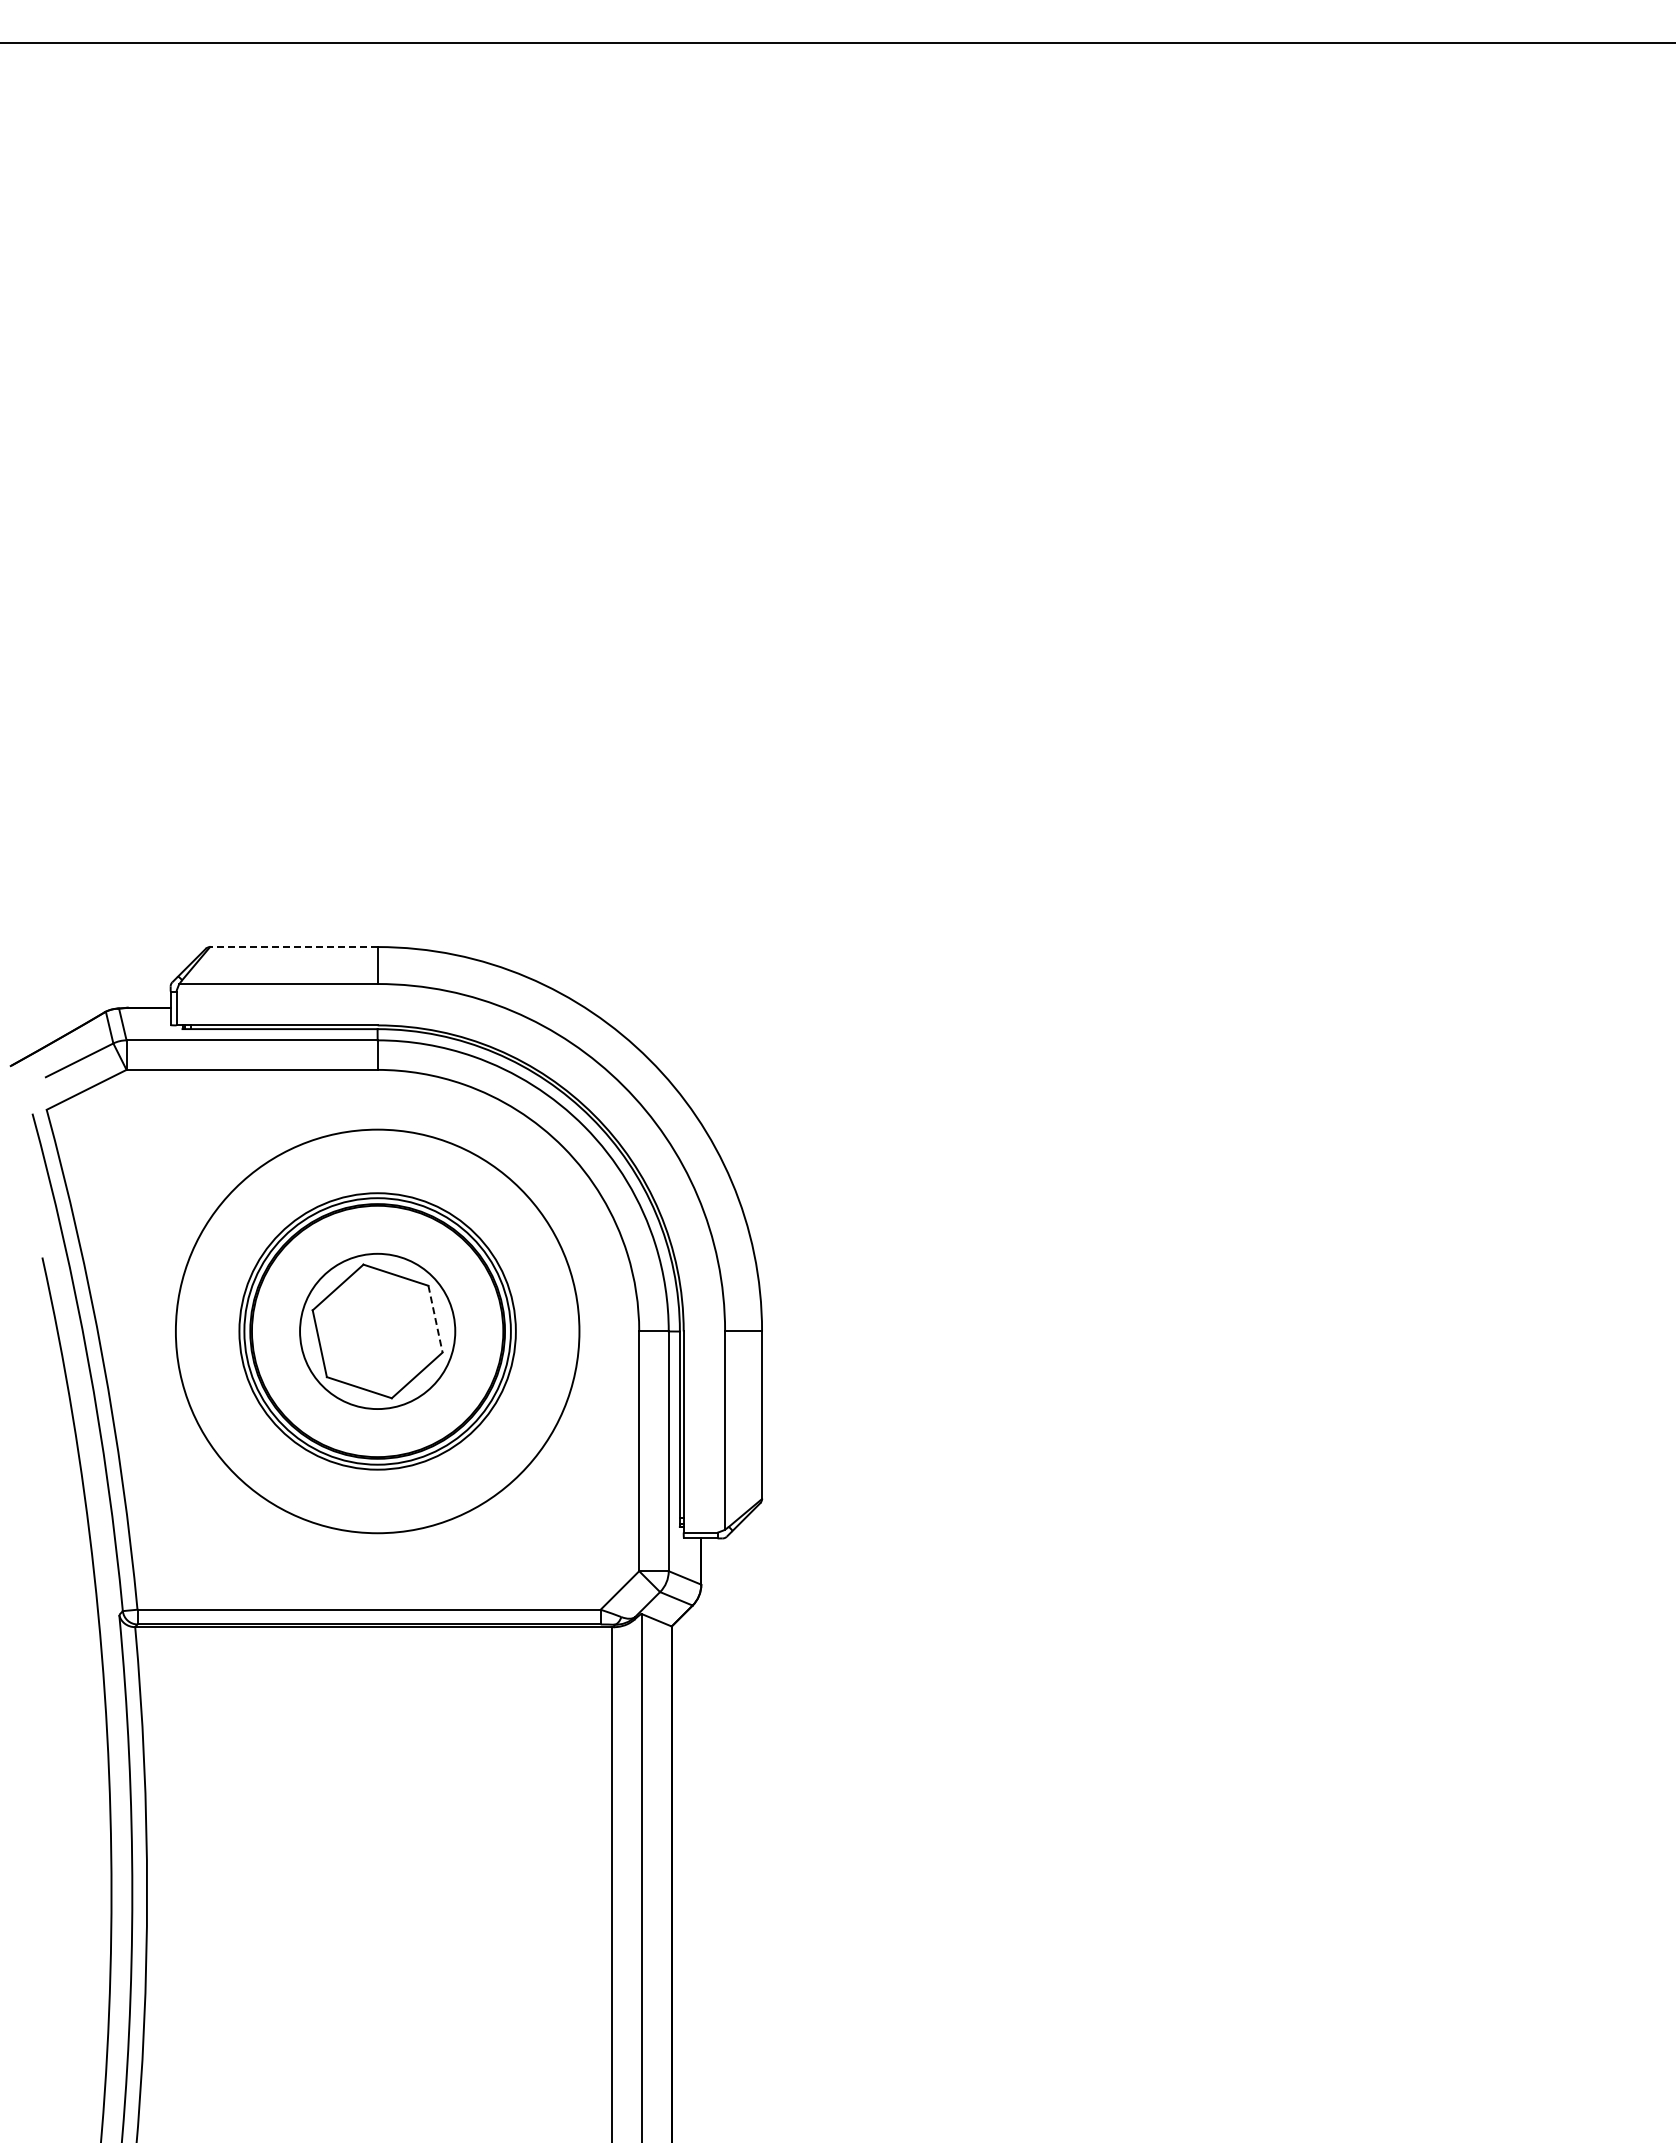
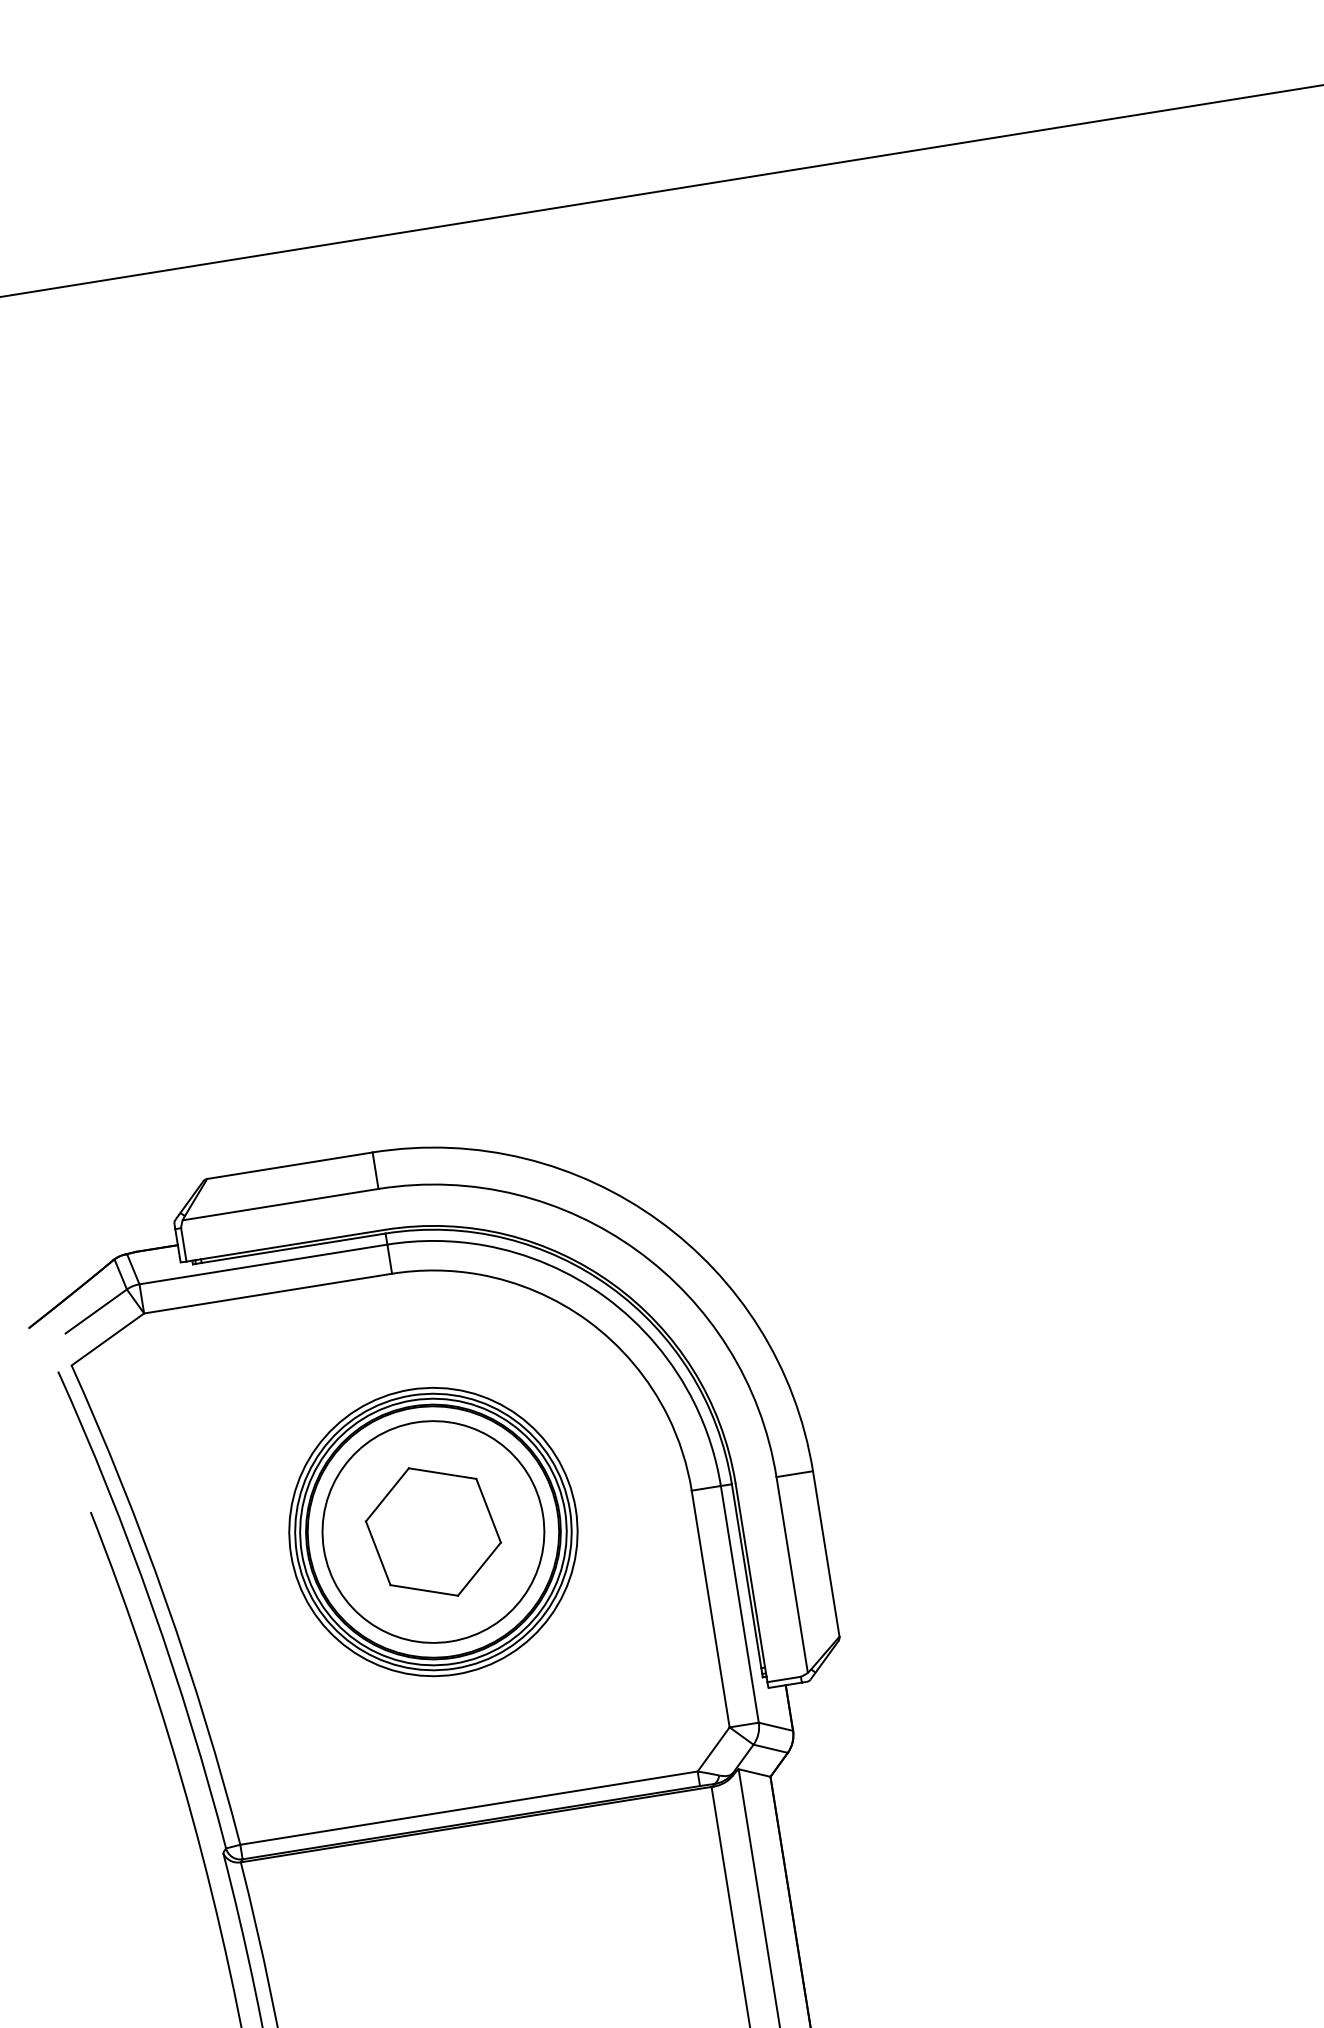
line: (293, 947) -> (289, 1166), dashed -> solid
line: (435, 1319) -> (488, 1511), dashed -> solid
circle: (377, 1331) -> (433, 1532), size x0.71
circle: (377, 1331) -> (433, 1532), size x1.43

